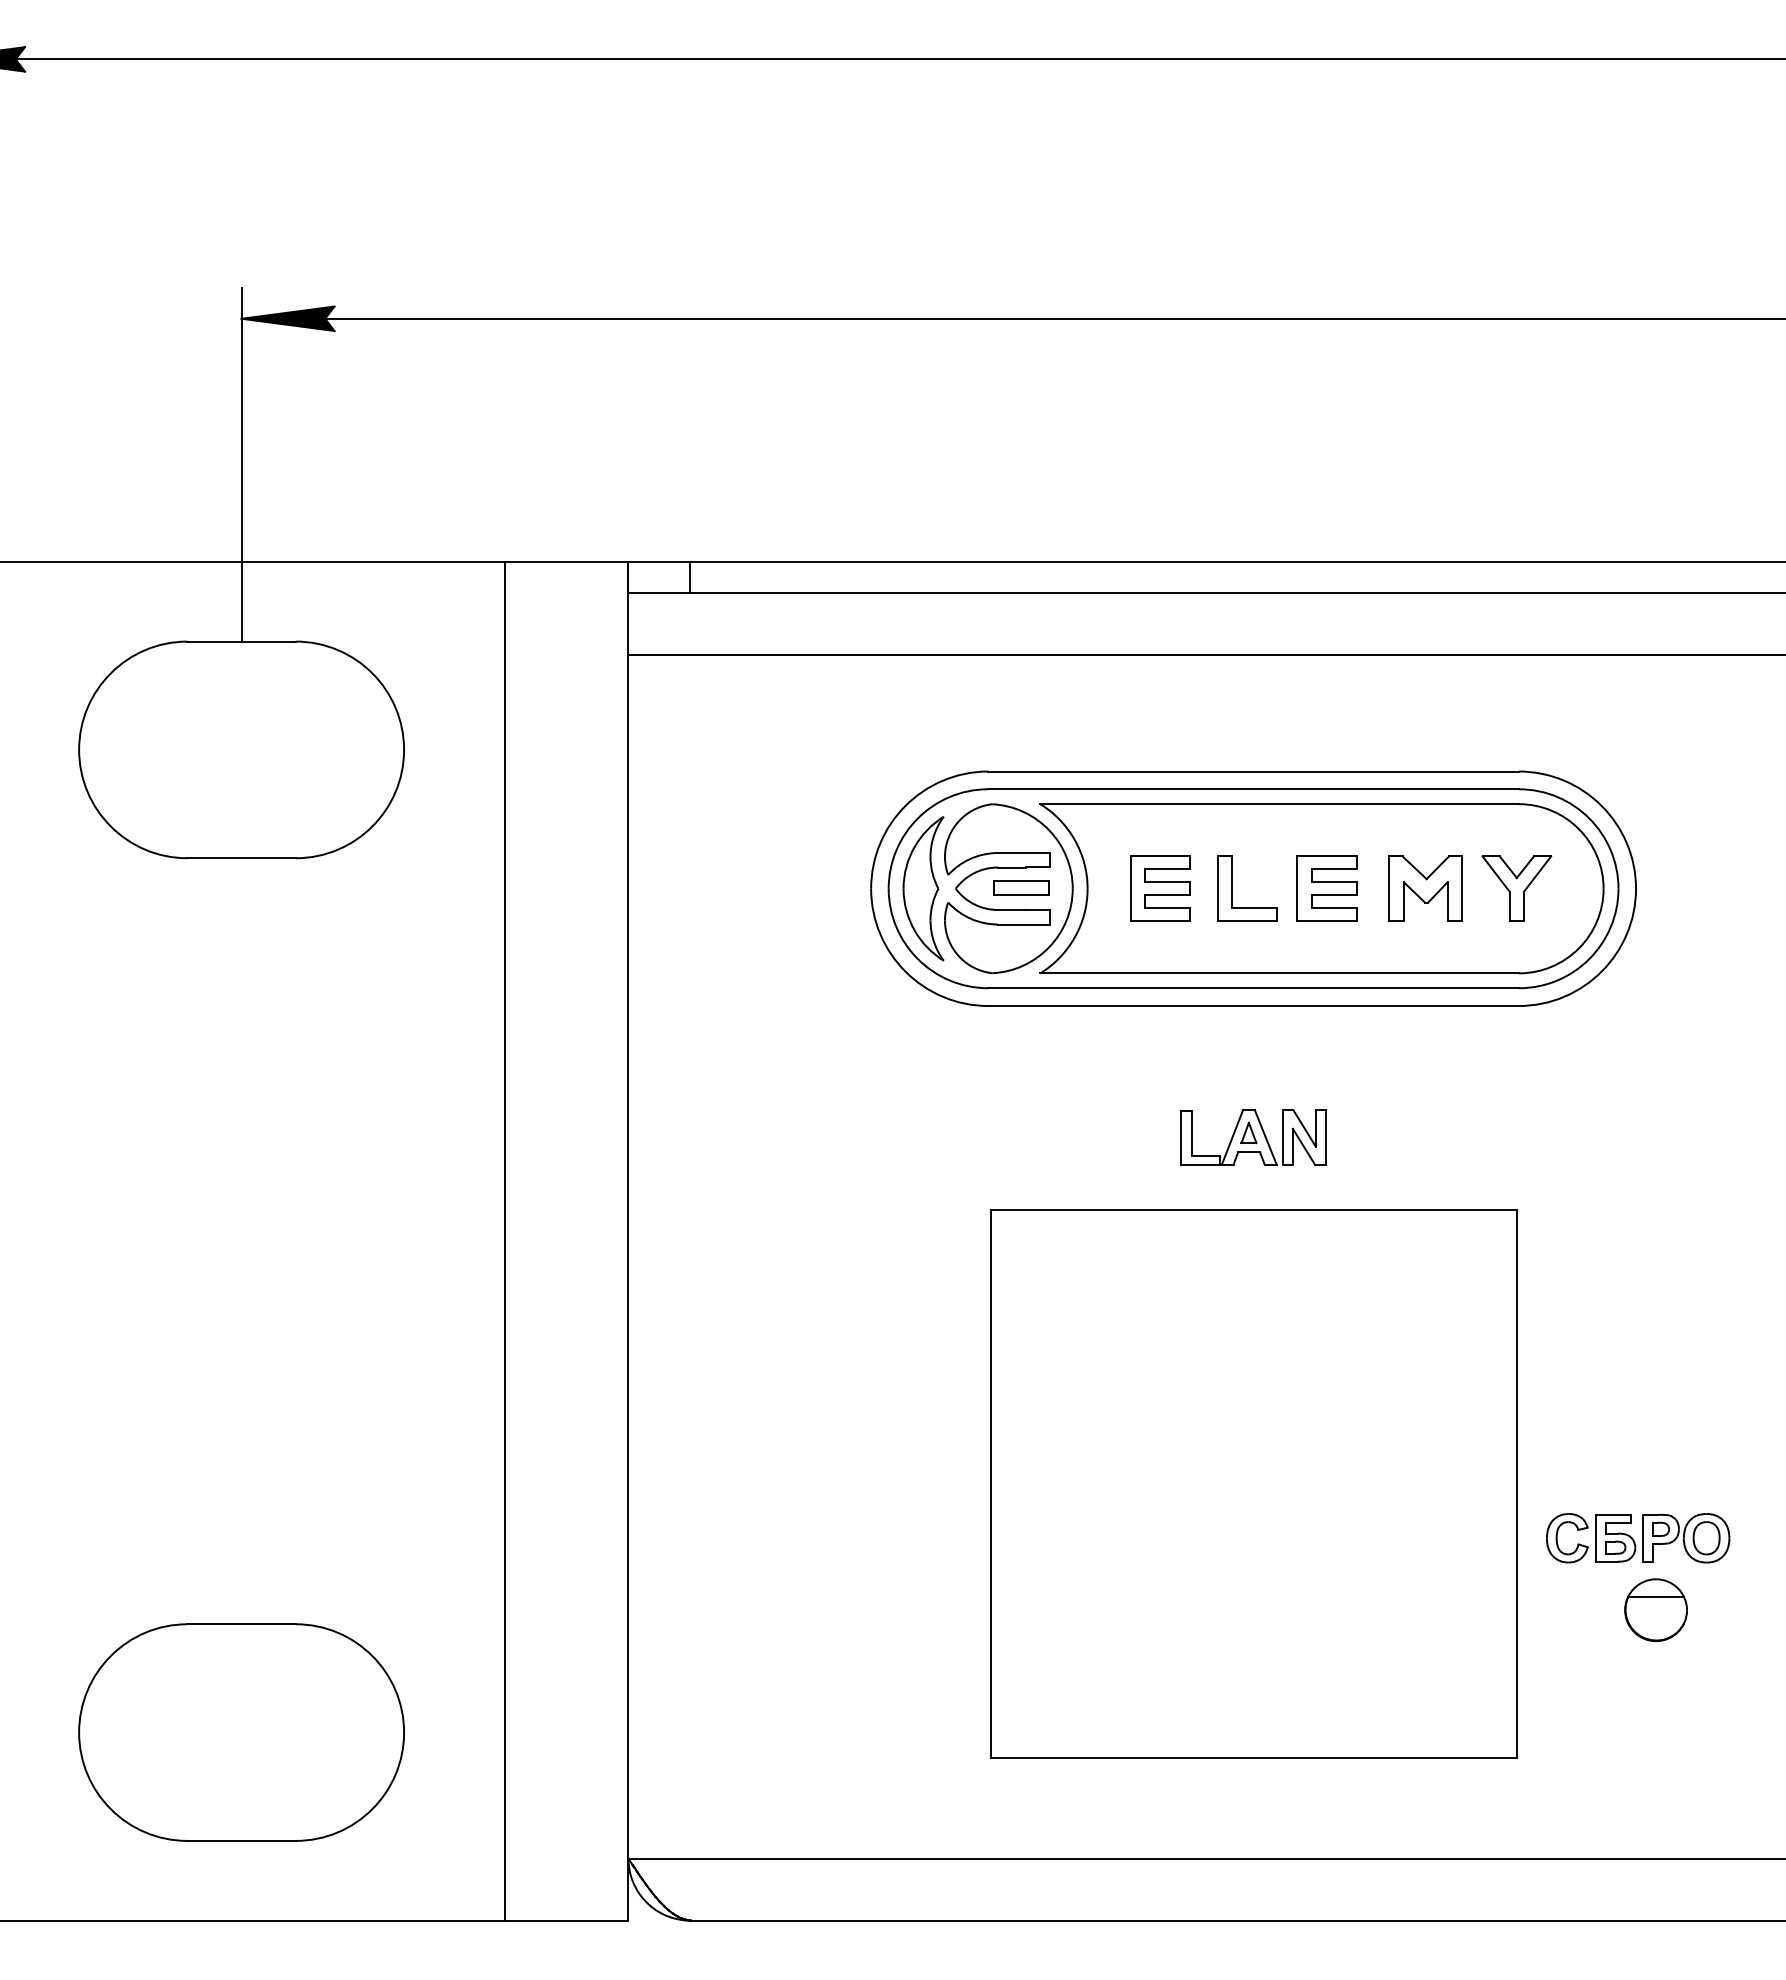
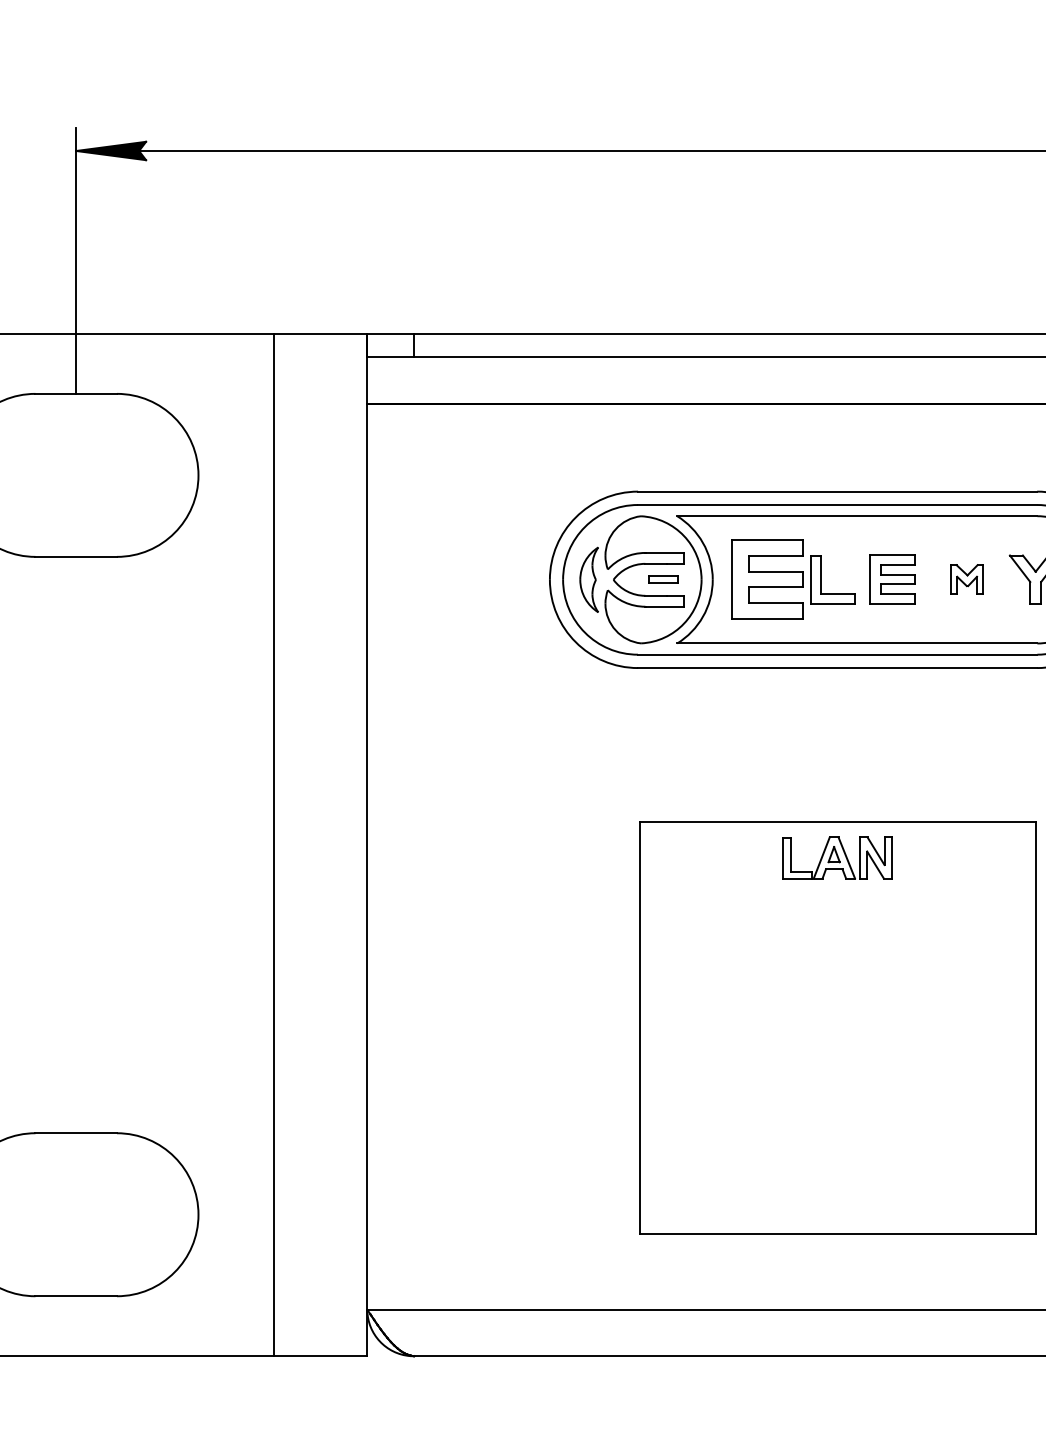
part: (1021, 887) -> (663, 578), size x0.7
part: (923, 888) -> (589, 579), size x0.6
part: (1160, 888) -> (767, 579), size x1.6
part: (1425, 888) -> (966, 579), size x0.6
part: (1253, 1137) -> (837, 858), moved

